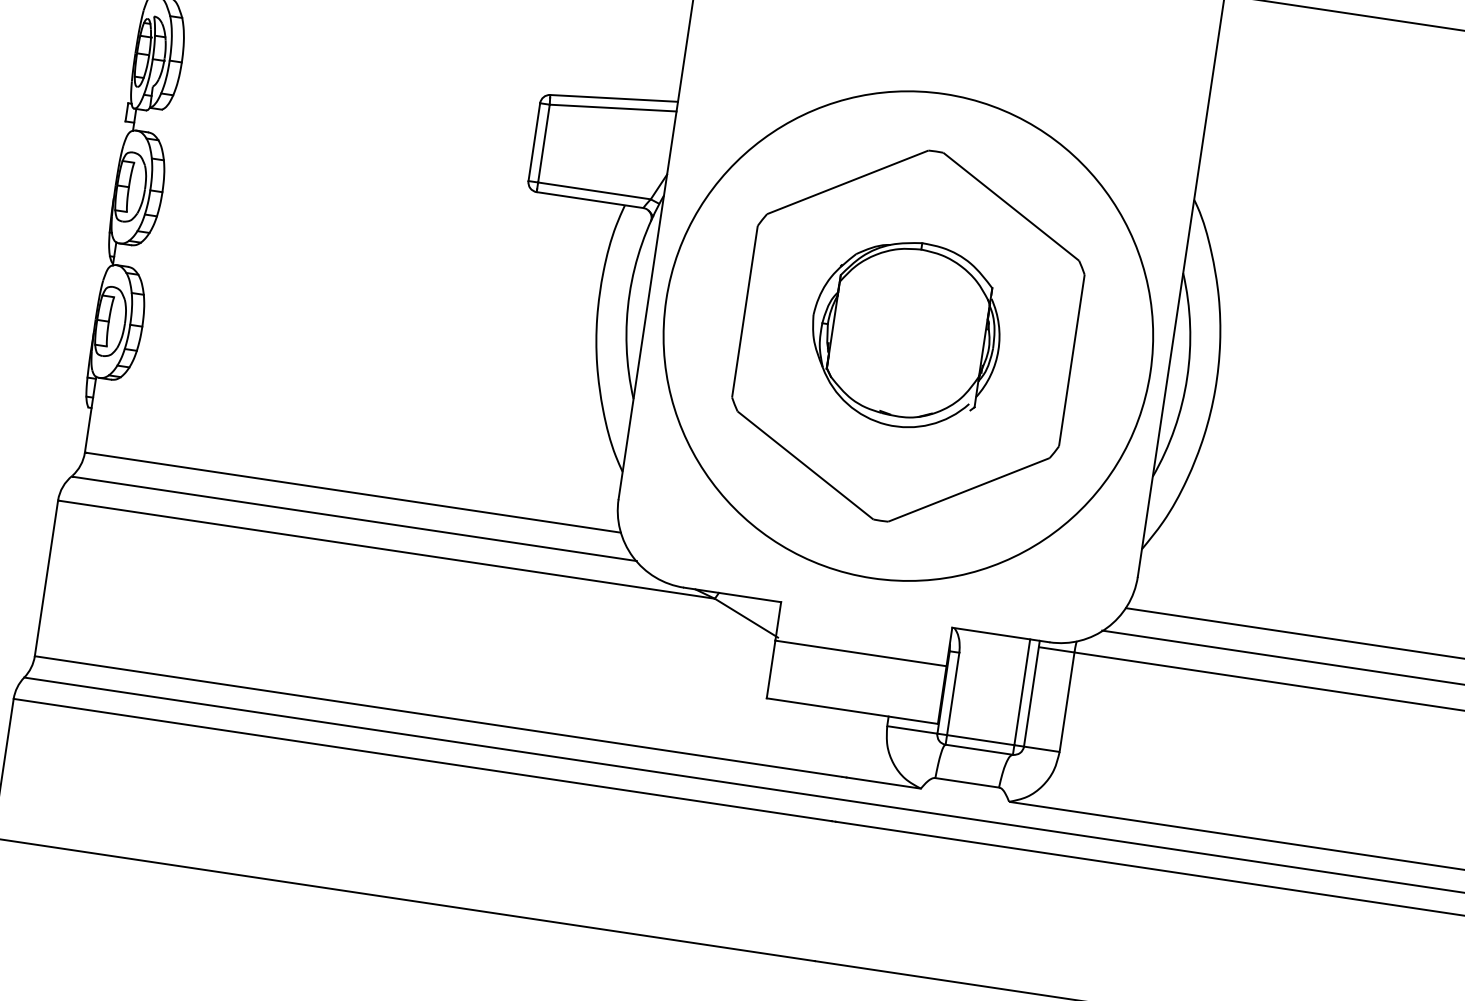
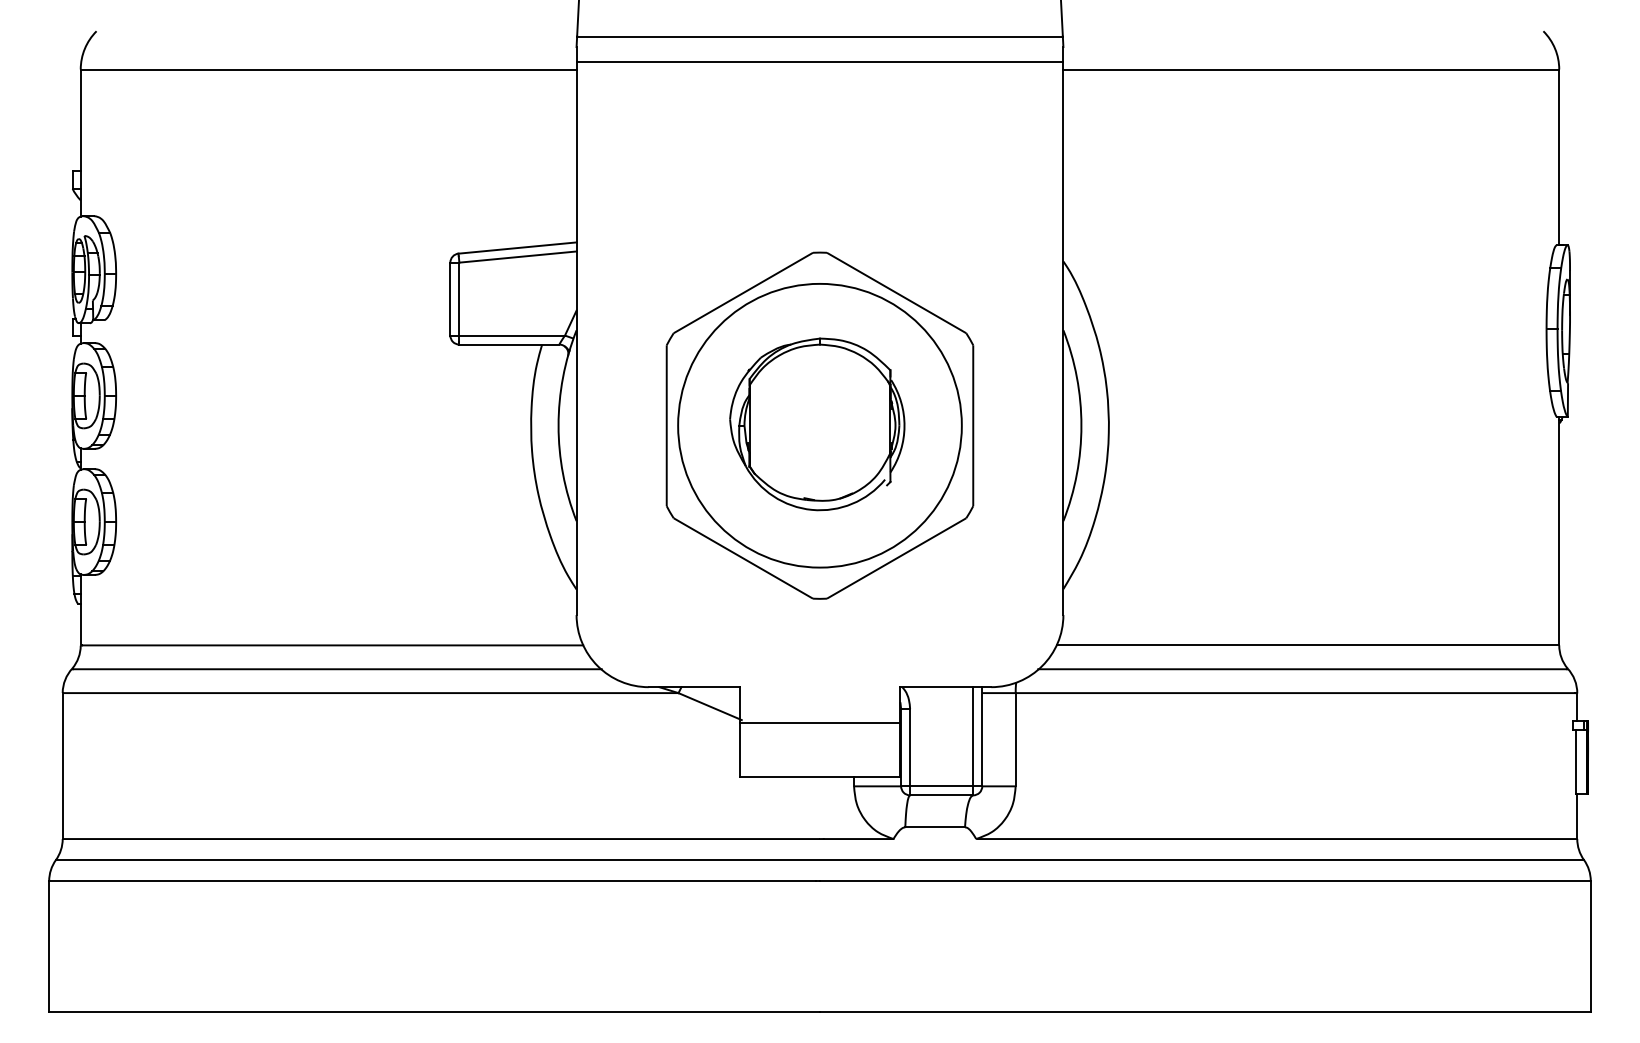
circle: (907, 335) -> (819, 425), size x0.62

